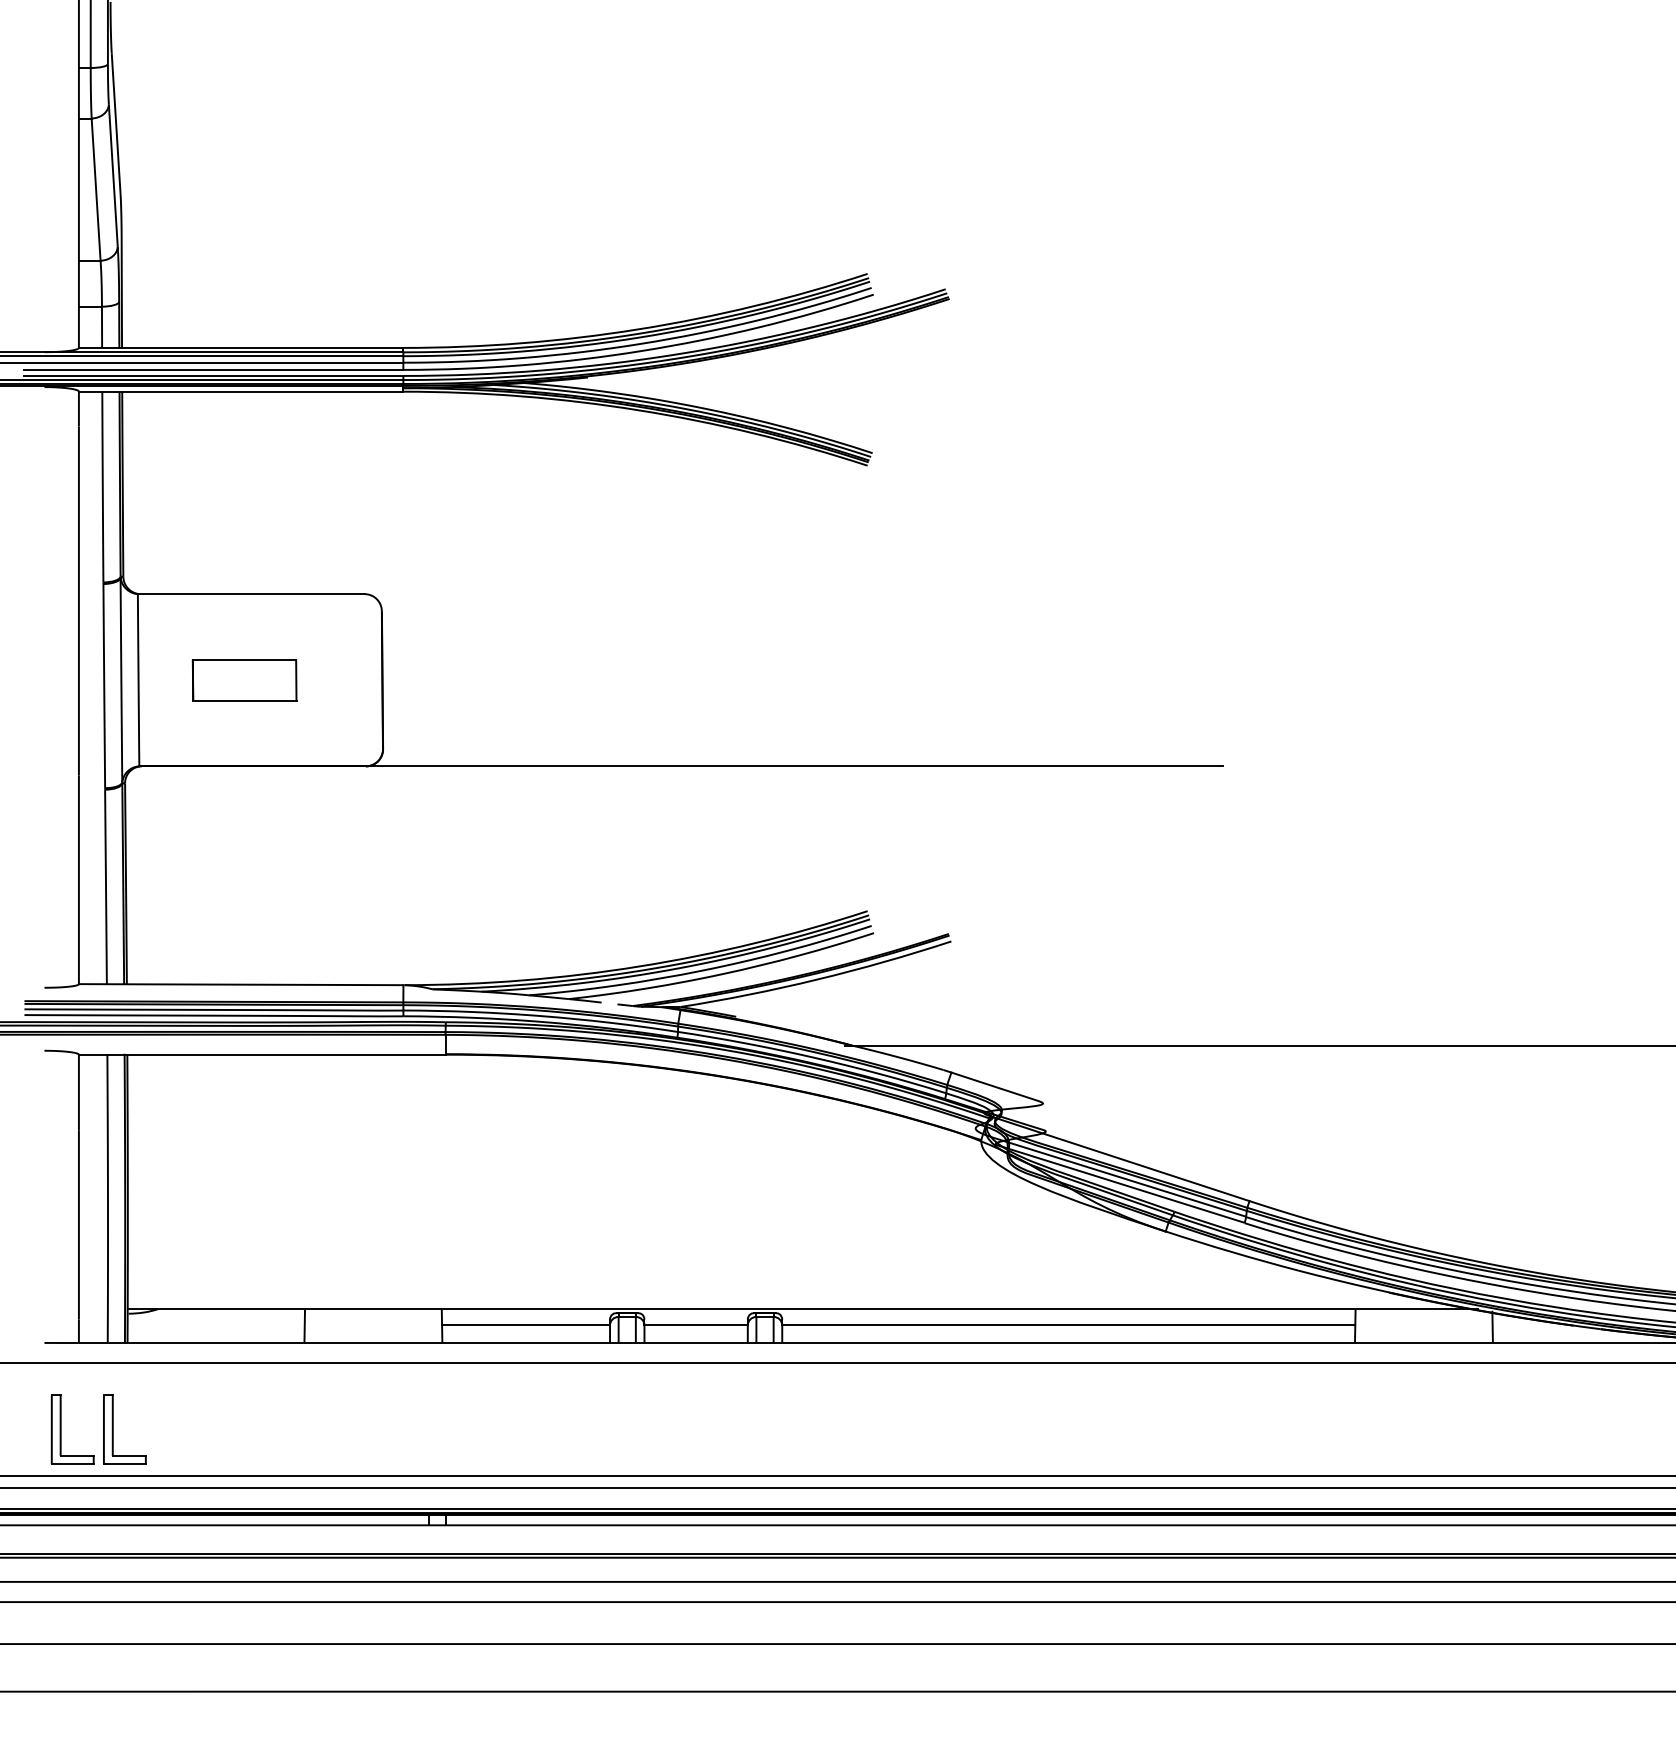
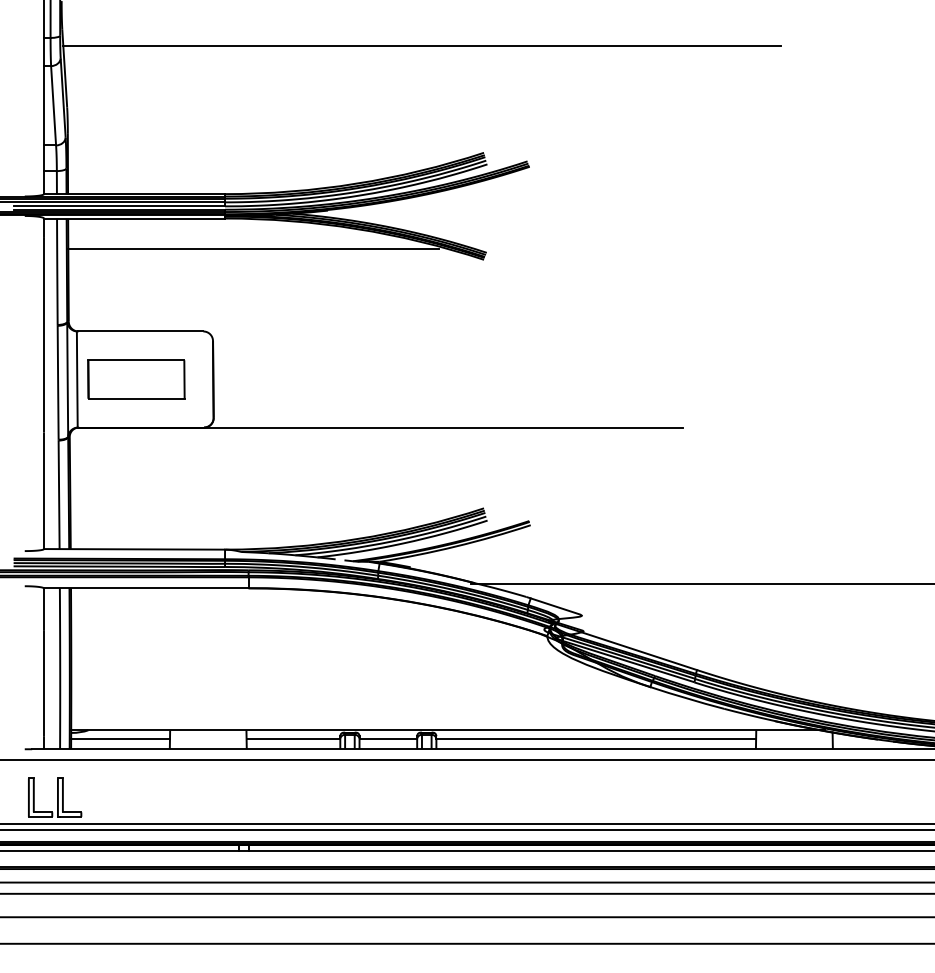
line: (755, 83) -> (421, 46), added
line: (454, 445) -> (253, 248), added
part: (244, 680) -> (136, 379), size x1.67
line: (216, 1325) -> (120, 739), added

